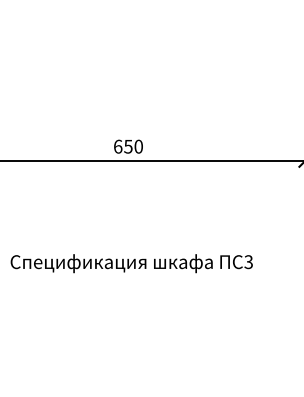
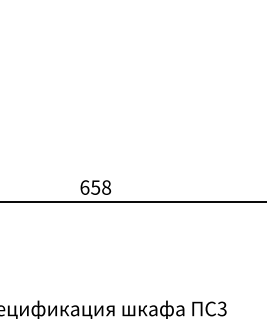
text: (138, 146) -> (106, 187), 650 -> 658

